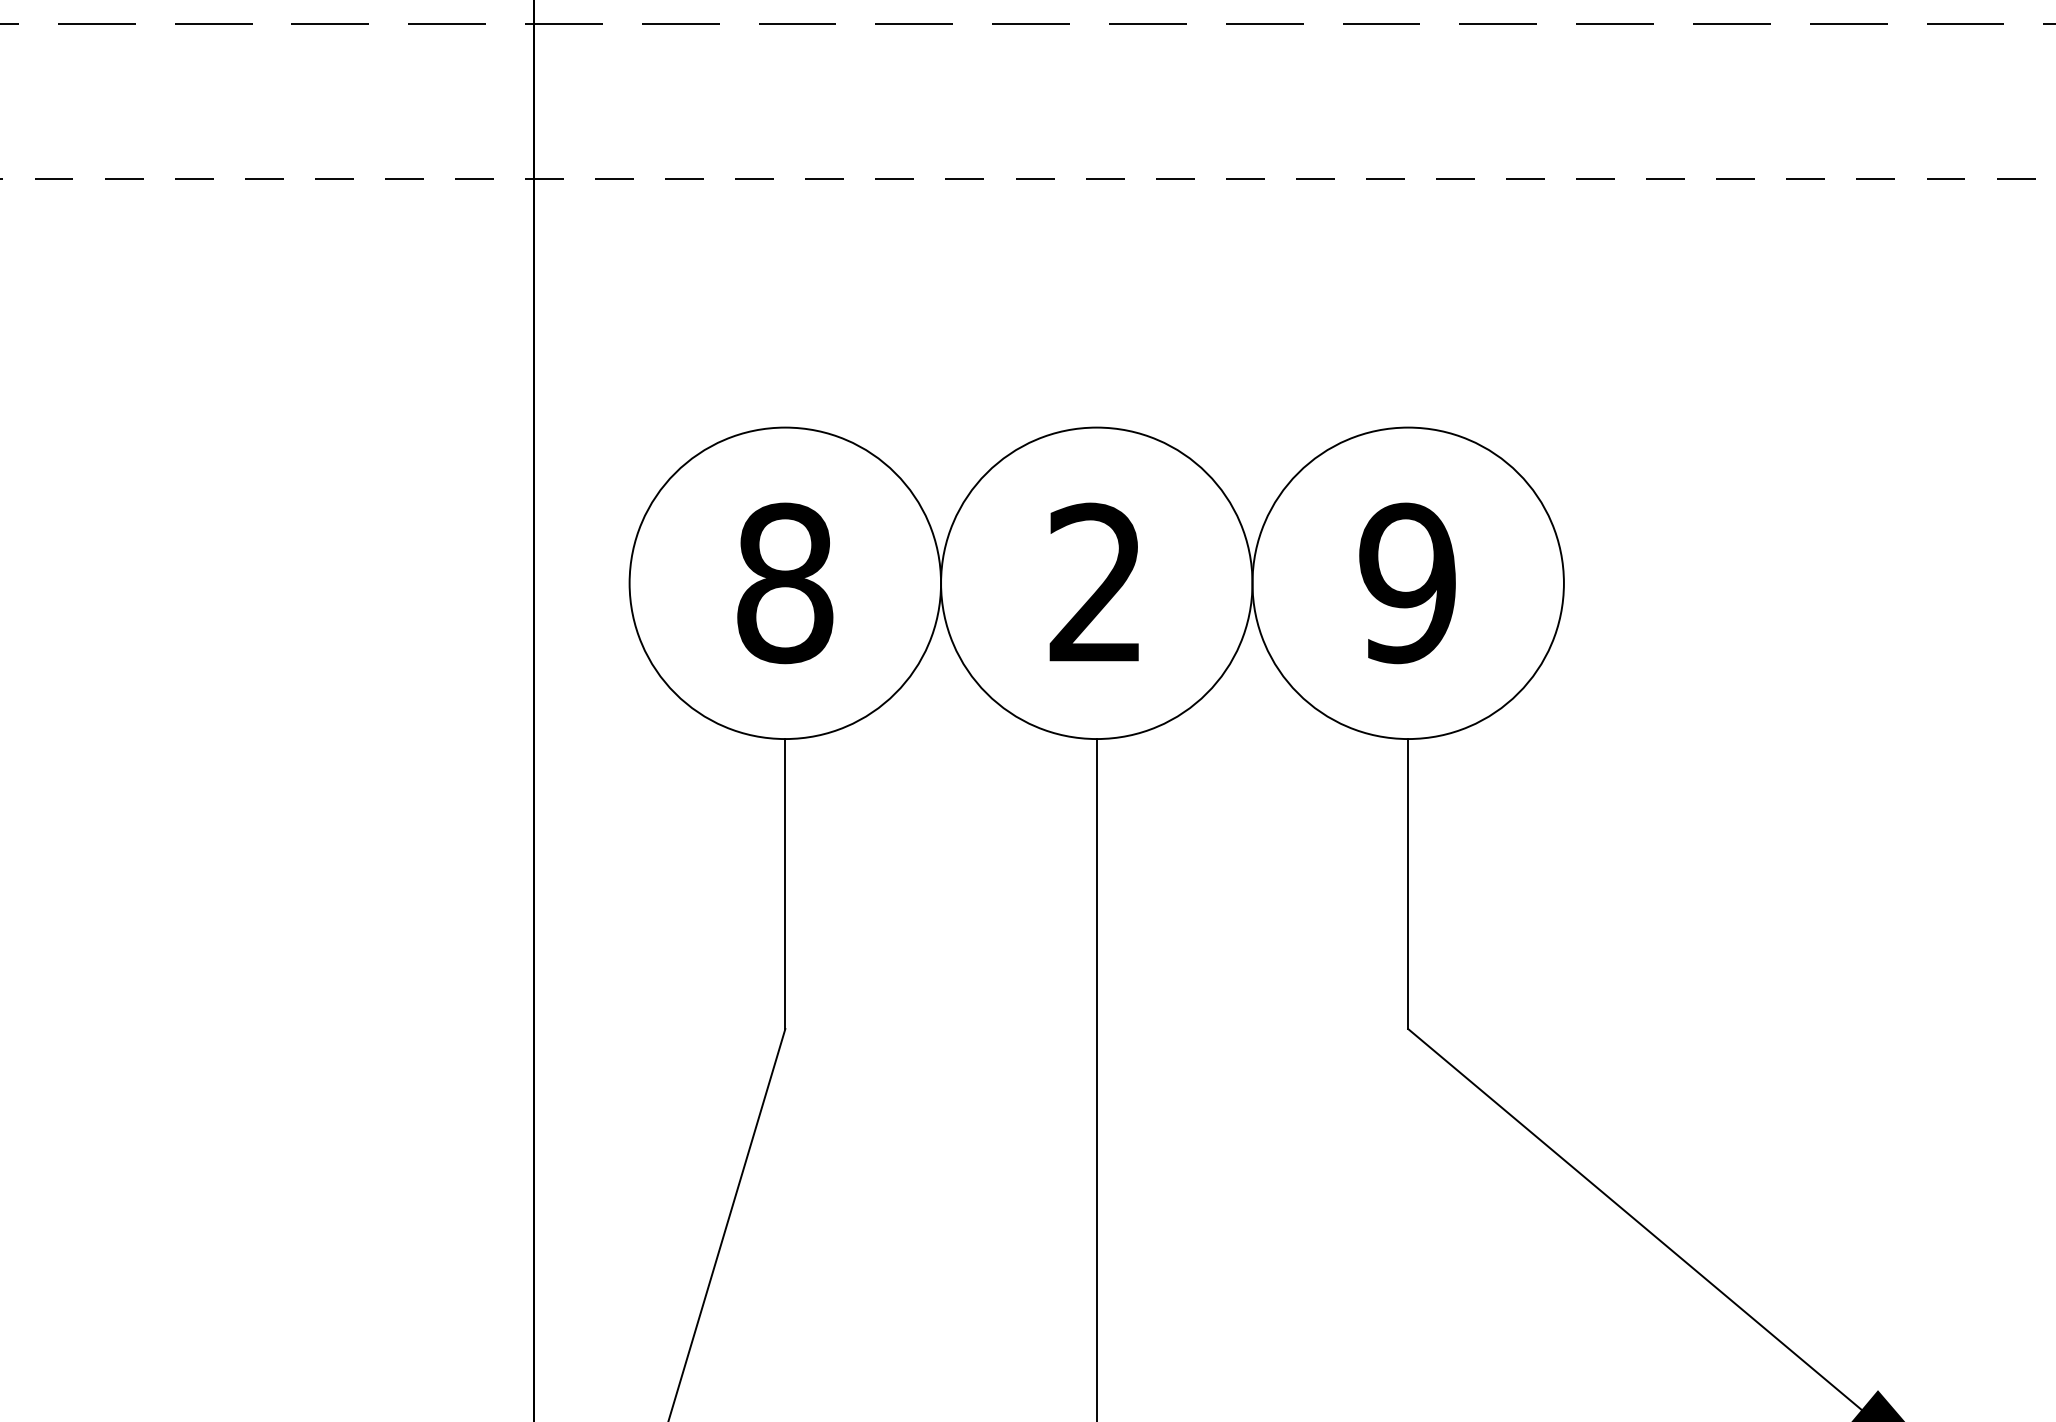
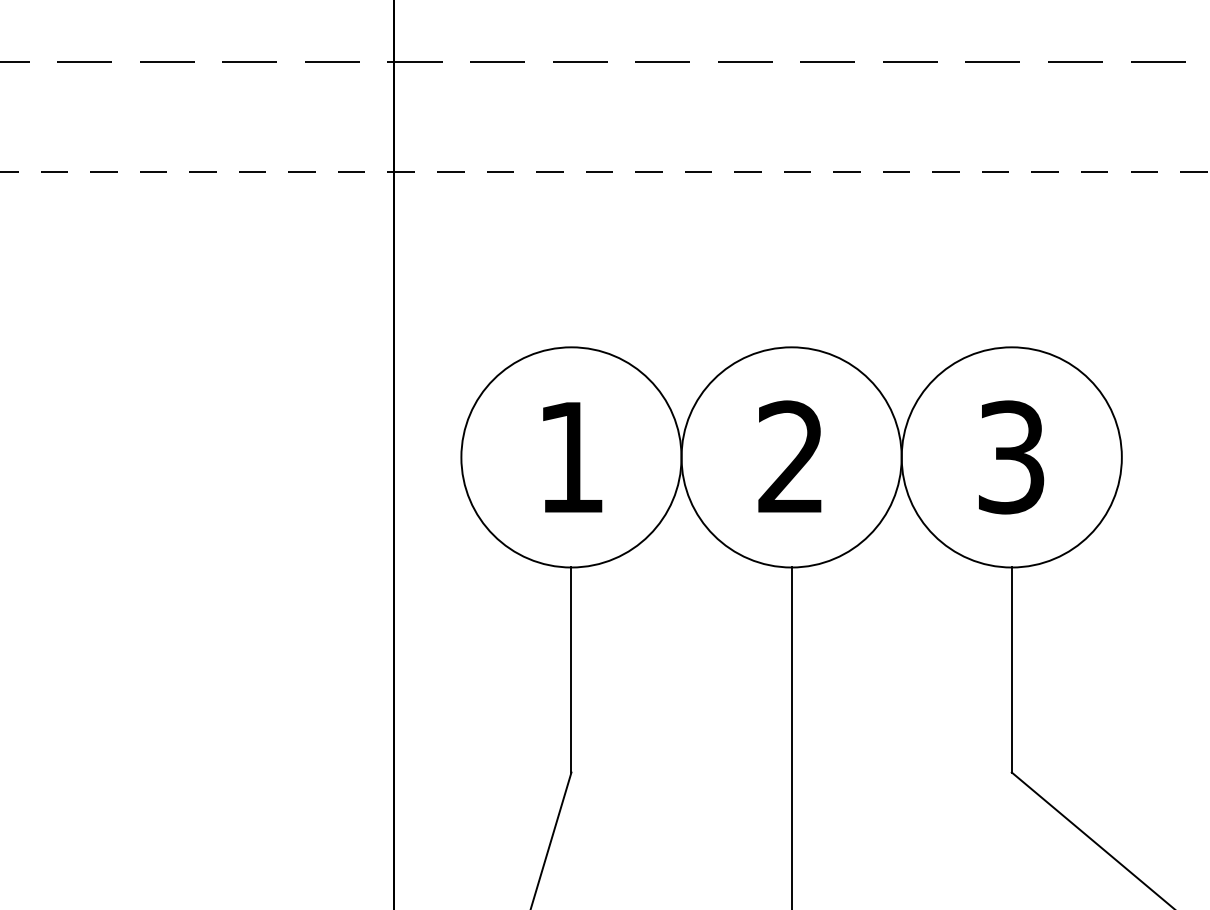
text: (785, 583) -> (571, 457), 8 -> 1
text: (1407, 583) -> (1011, 457), 9 -> 3

